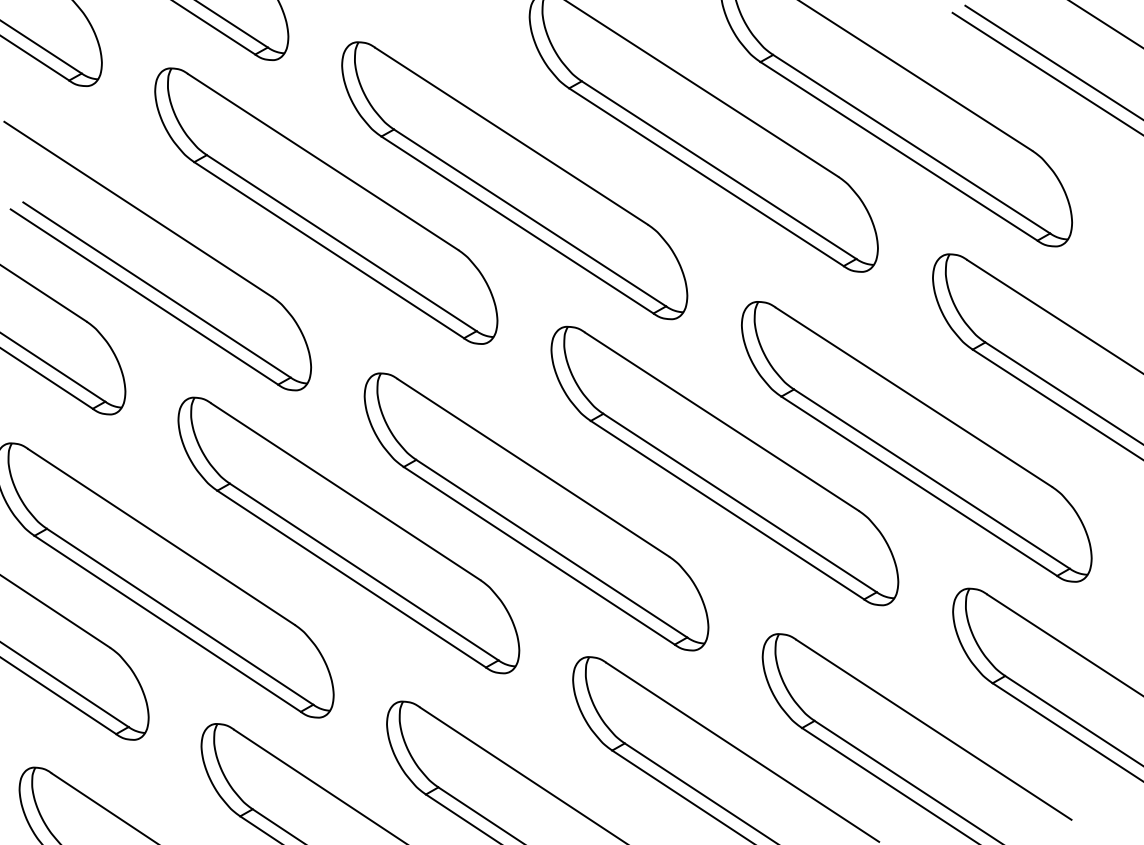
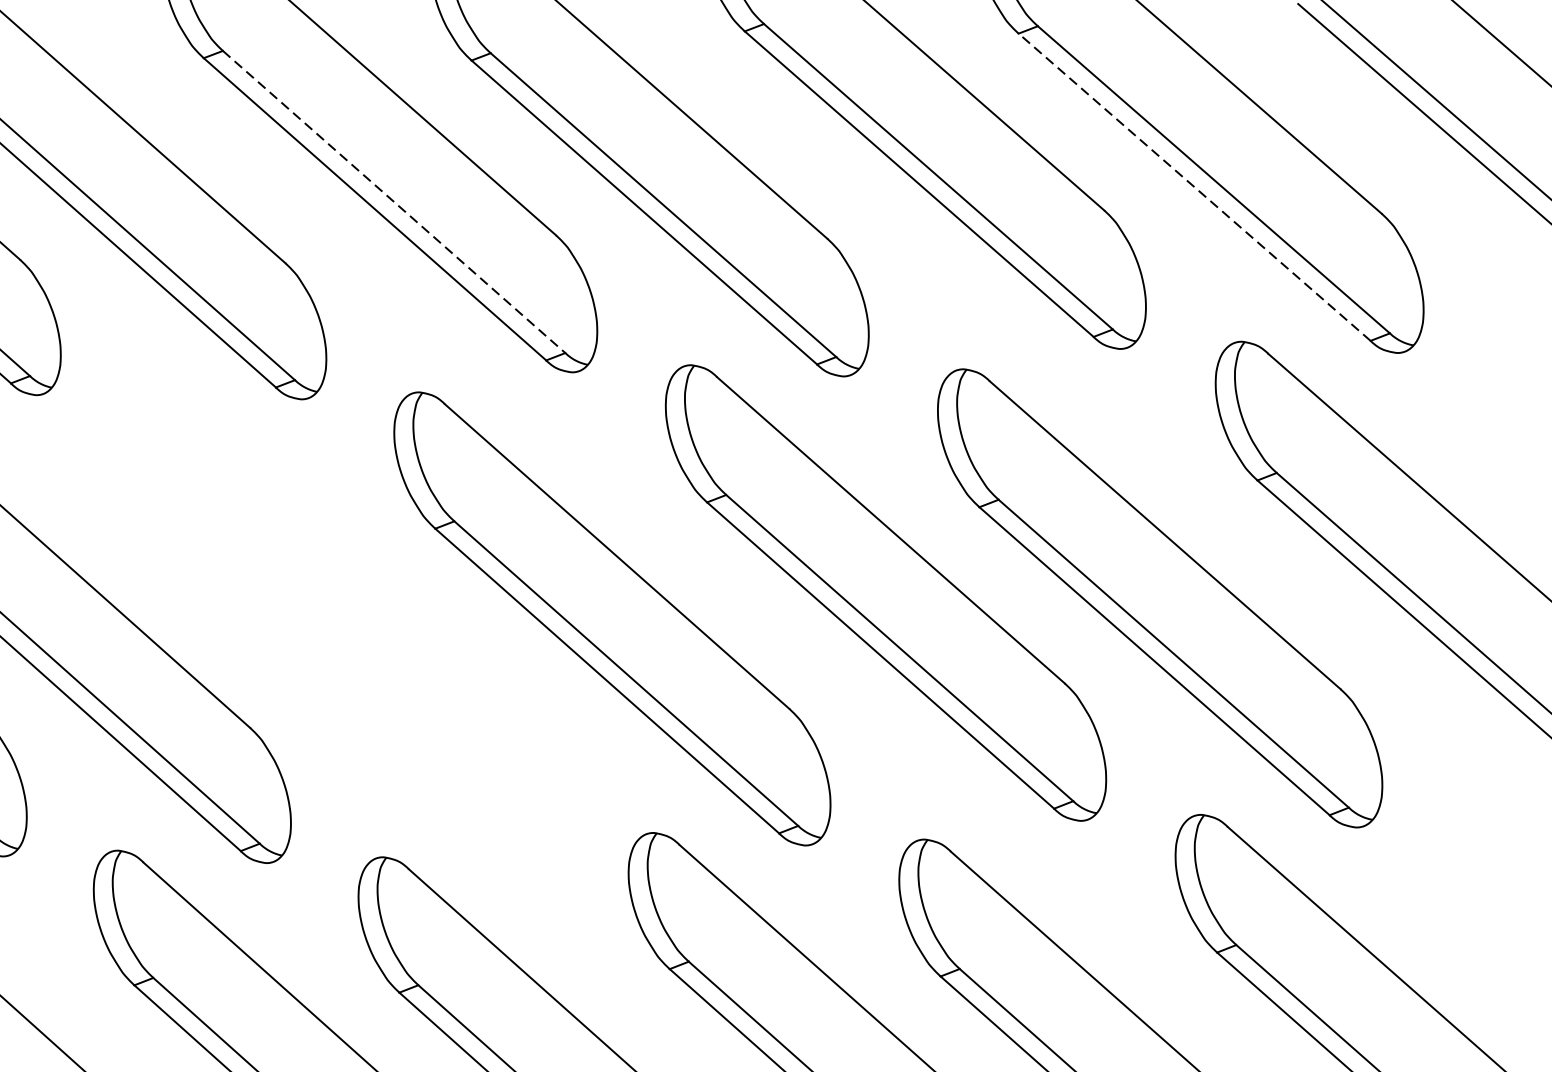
line: (899, 151) -> (1195, 187), solid -> dashed
line: (342, 243) -> (395, 202), solid -> dashed
part: (348, 535) -> (343, 613), removed

